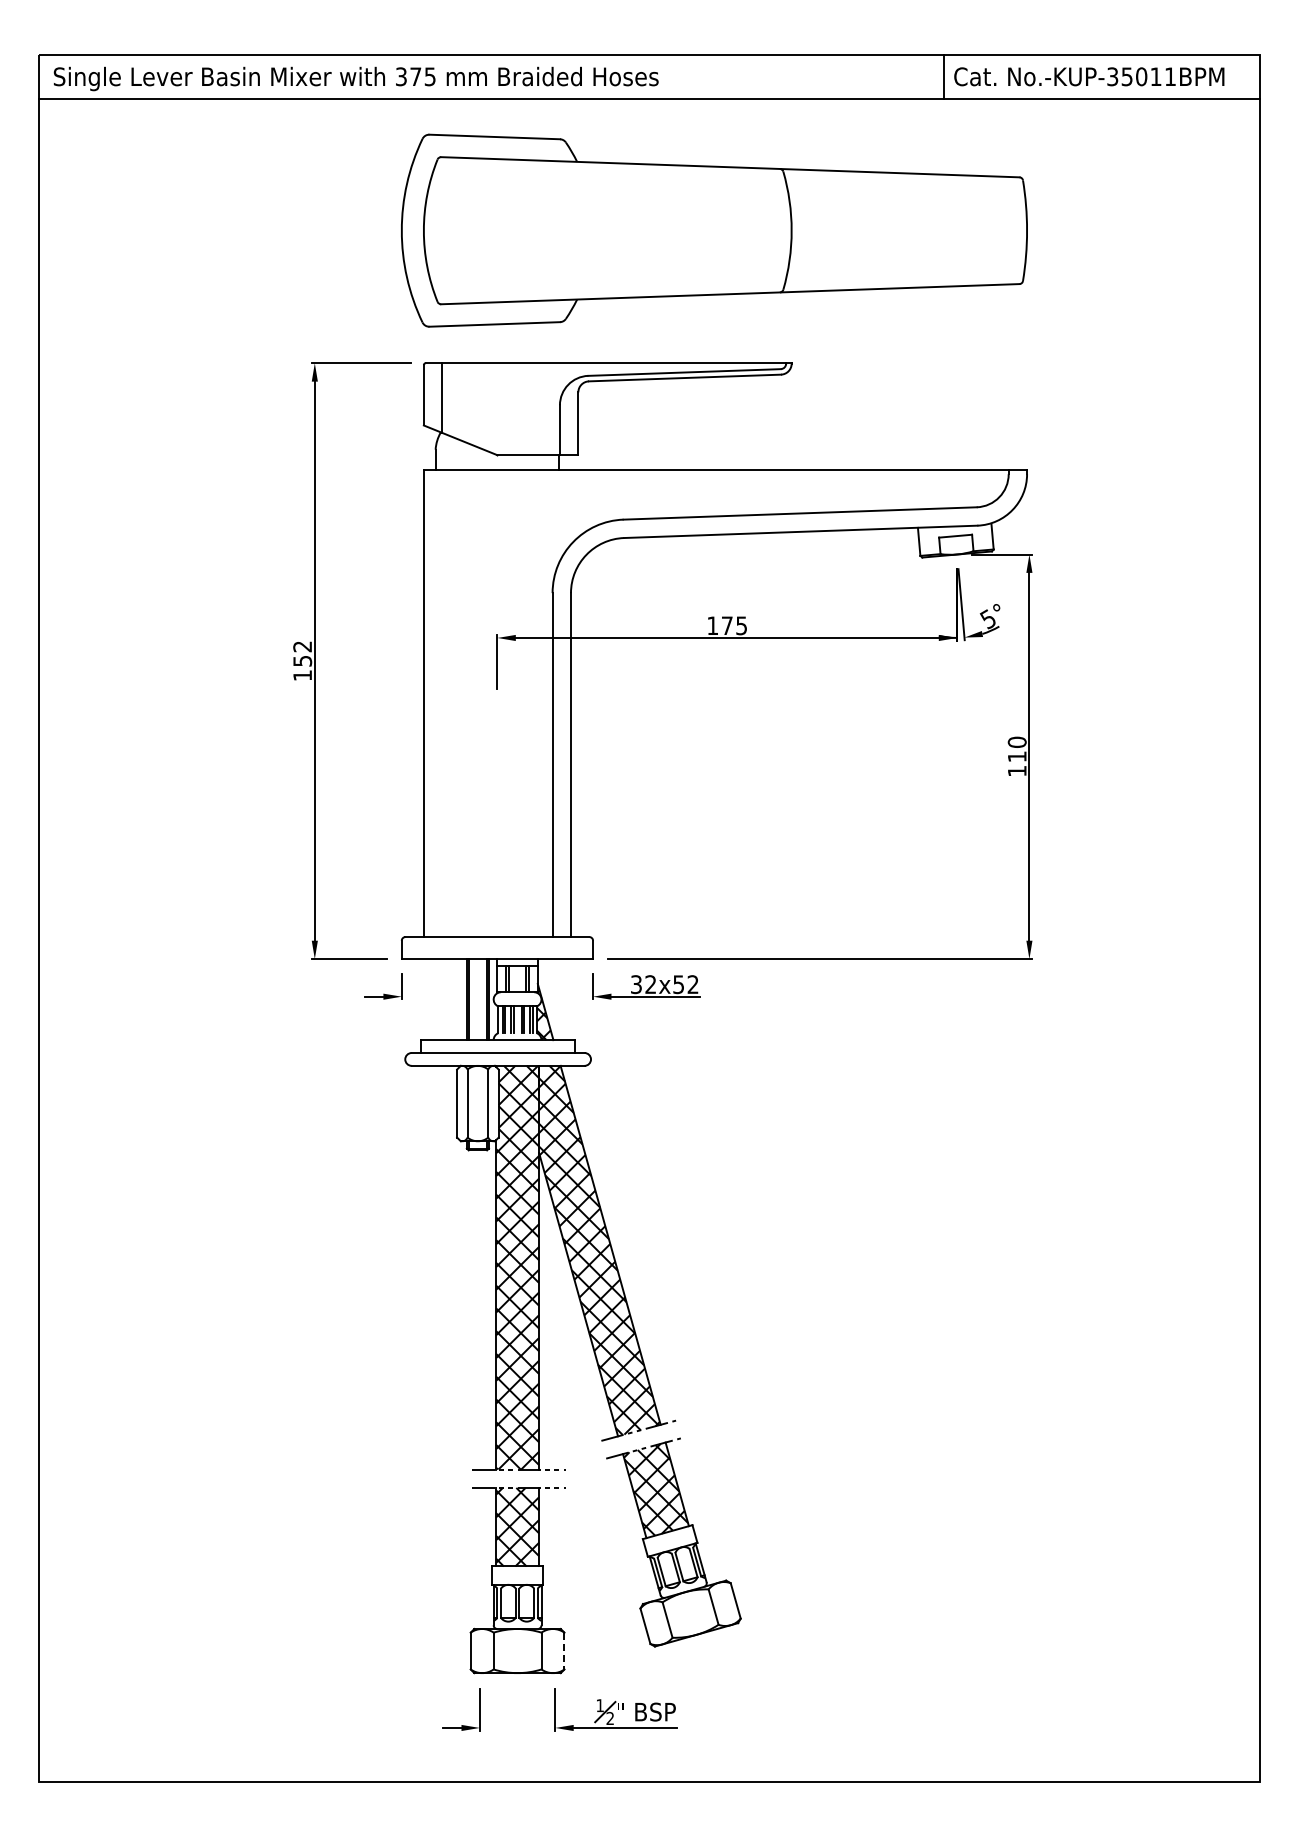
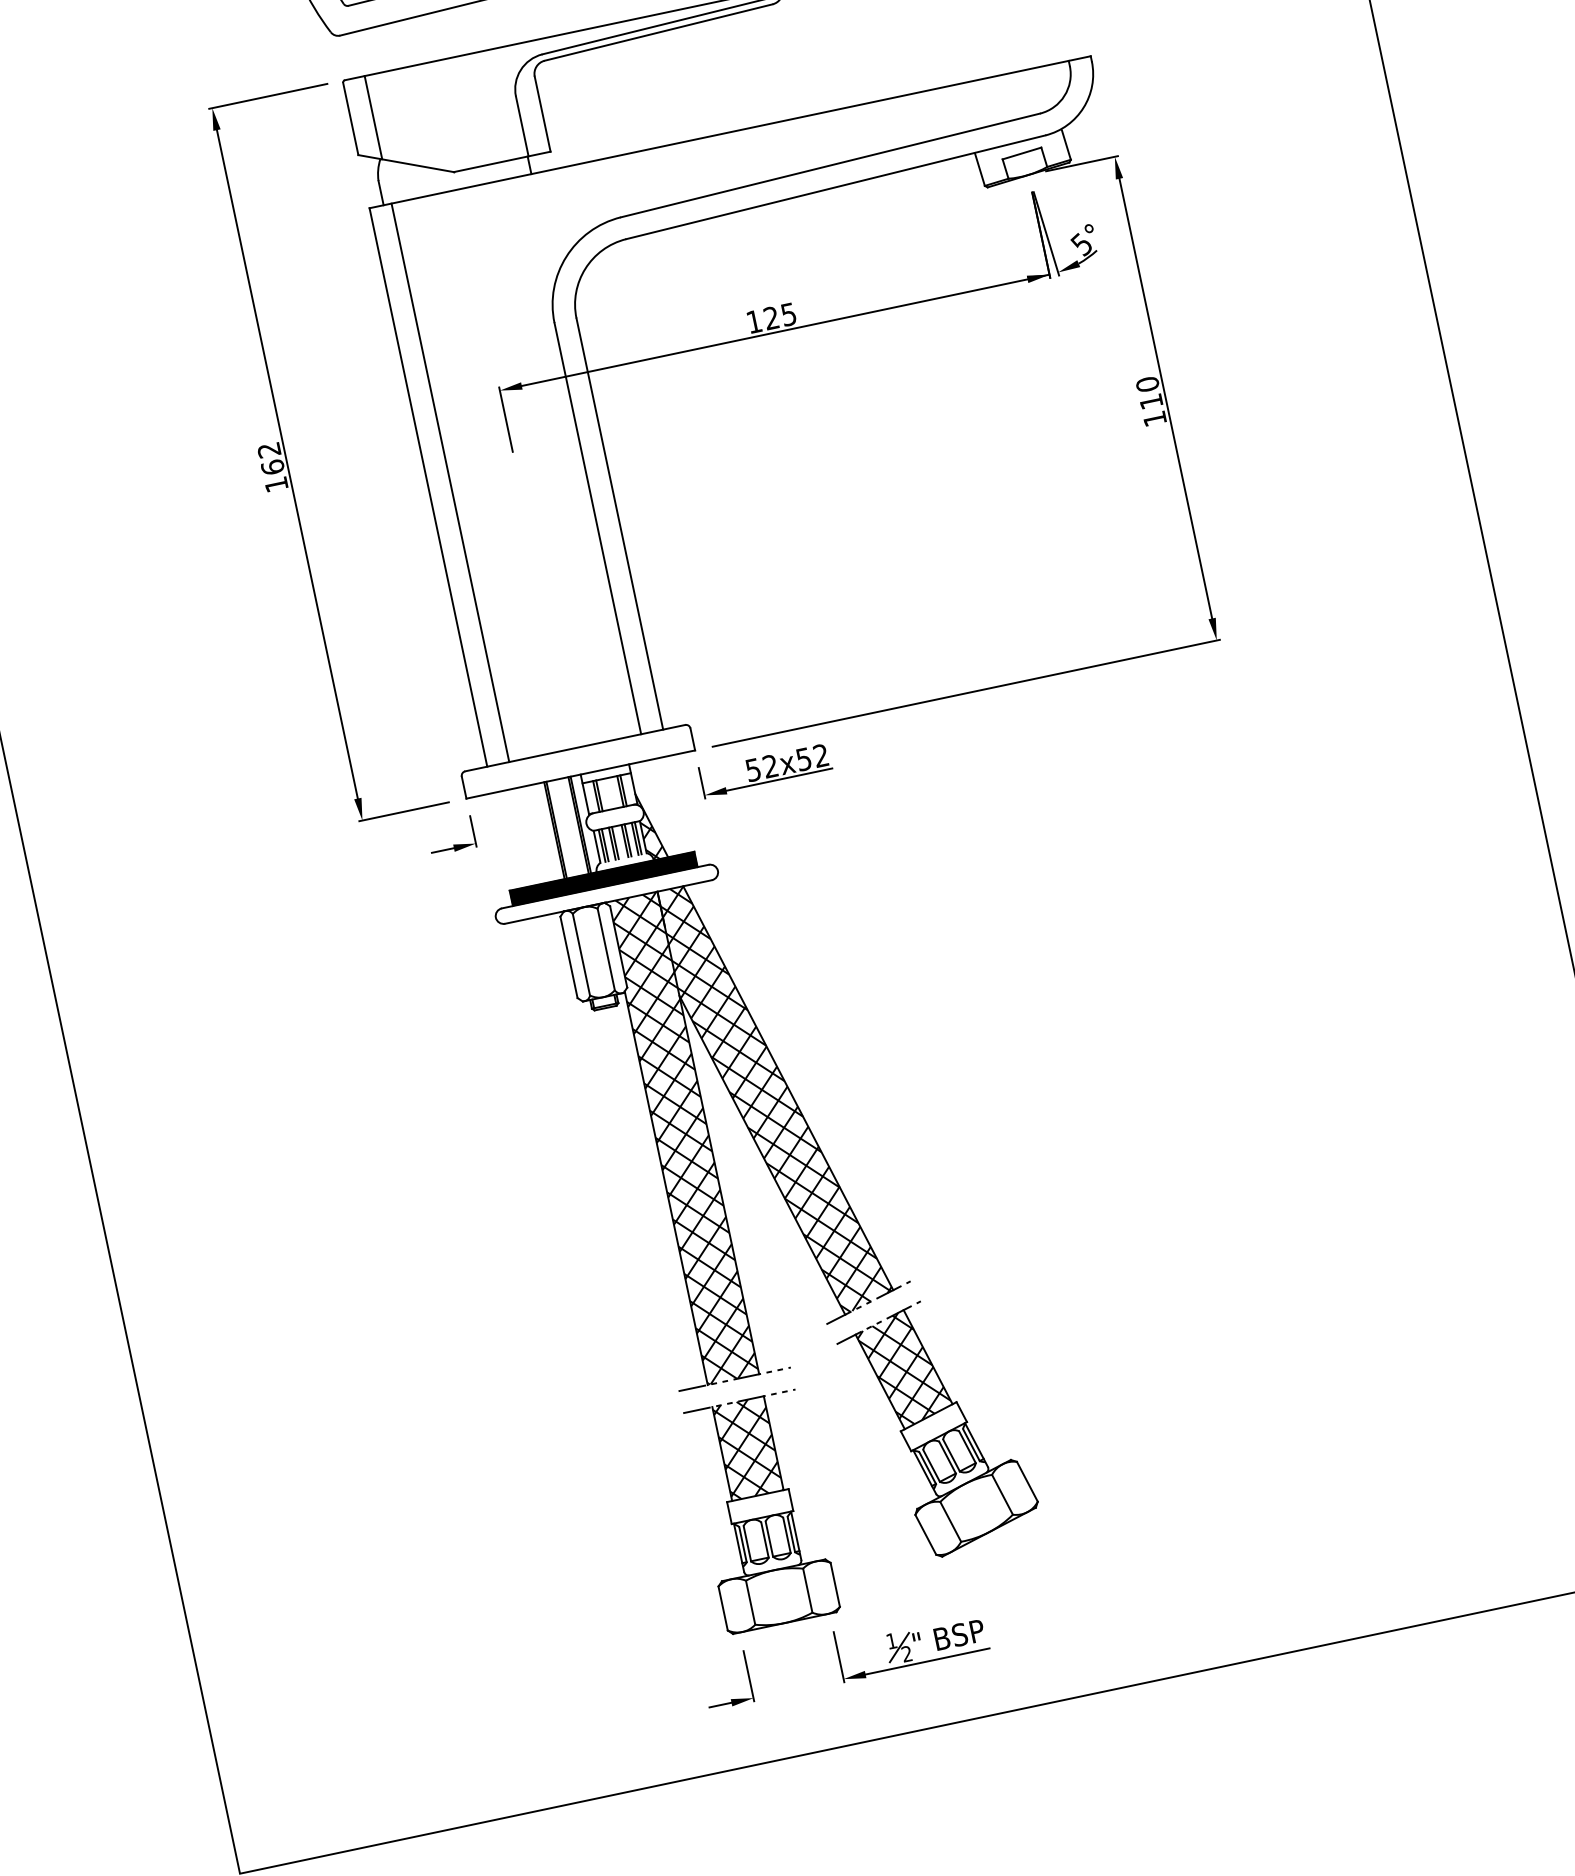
text: (726, 625) -> (770, 317), 175 -> 125
text: (302, 660) -> (272, 466), 152 -> 162
line: (442, 703) -> (450, 482), added
text: (636, 984) -> (753, 769), 32x52 -> 52x52
hatch: (497, 1046) -> (602, 879), added
line: (564, 1651) -> (835, 1585), dashed -> solid

